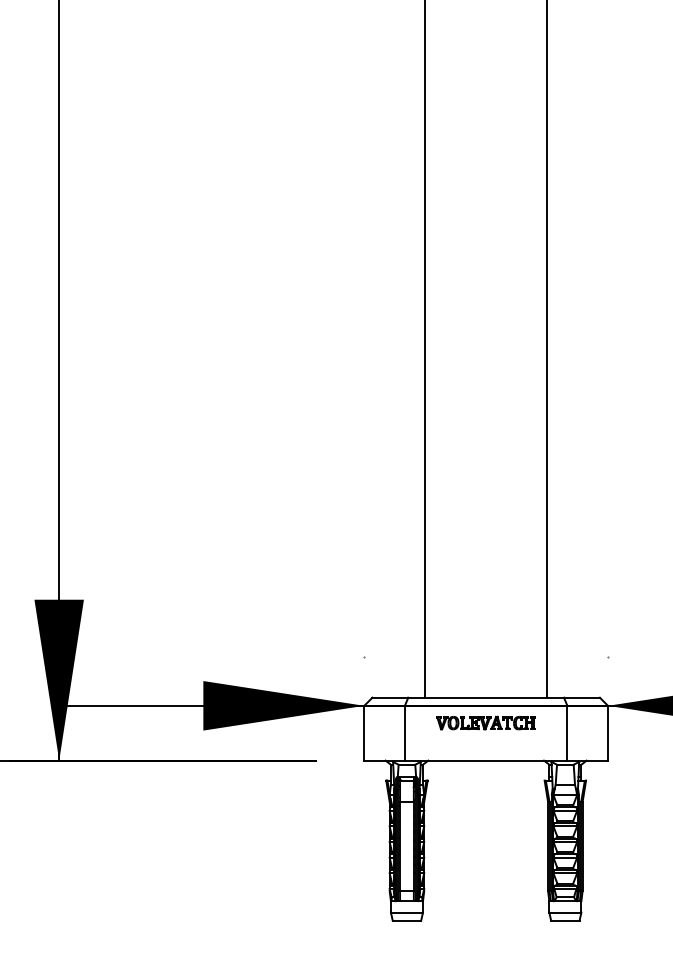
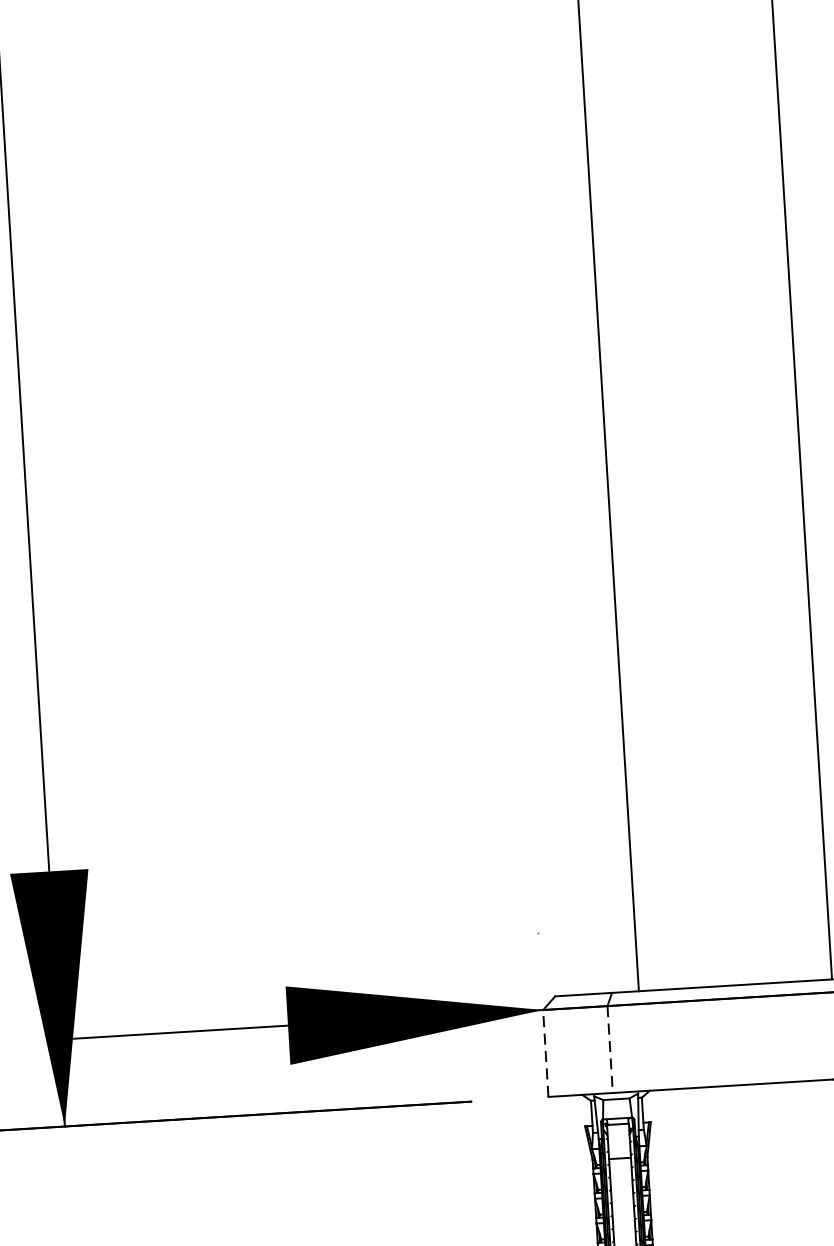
part: (485, 722) -> (736, 1024), removed
line: (364, 732) -> (546, 1052), solid -> dashed
line: (404, 733) -> (609, 1050), solid -> dashed

